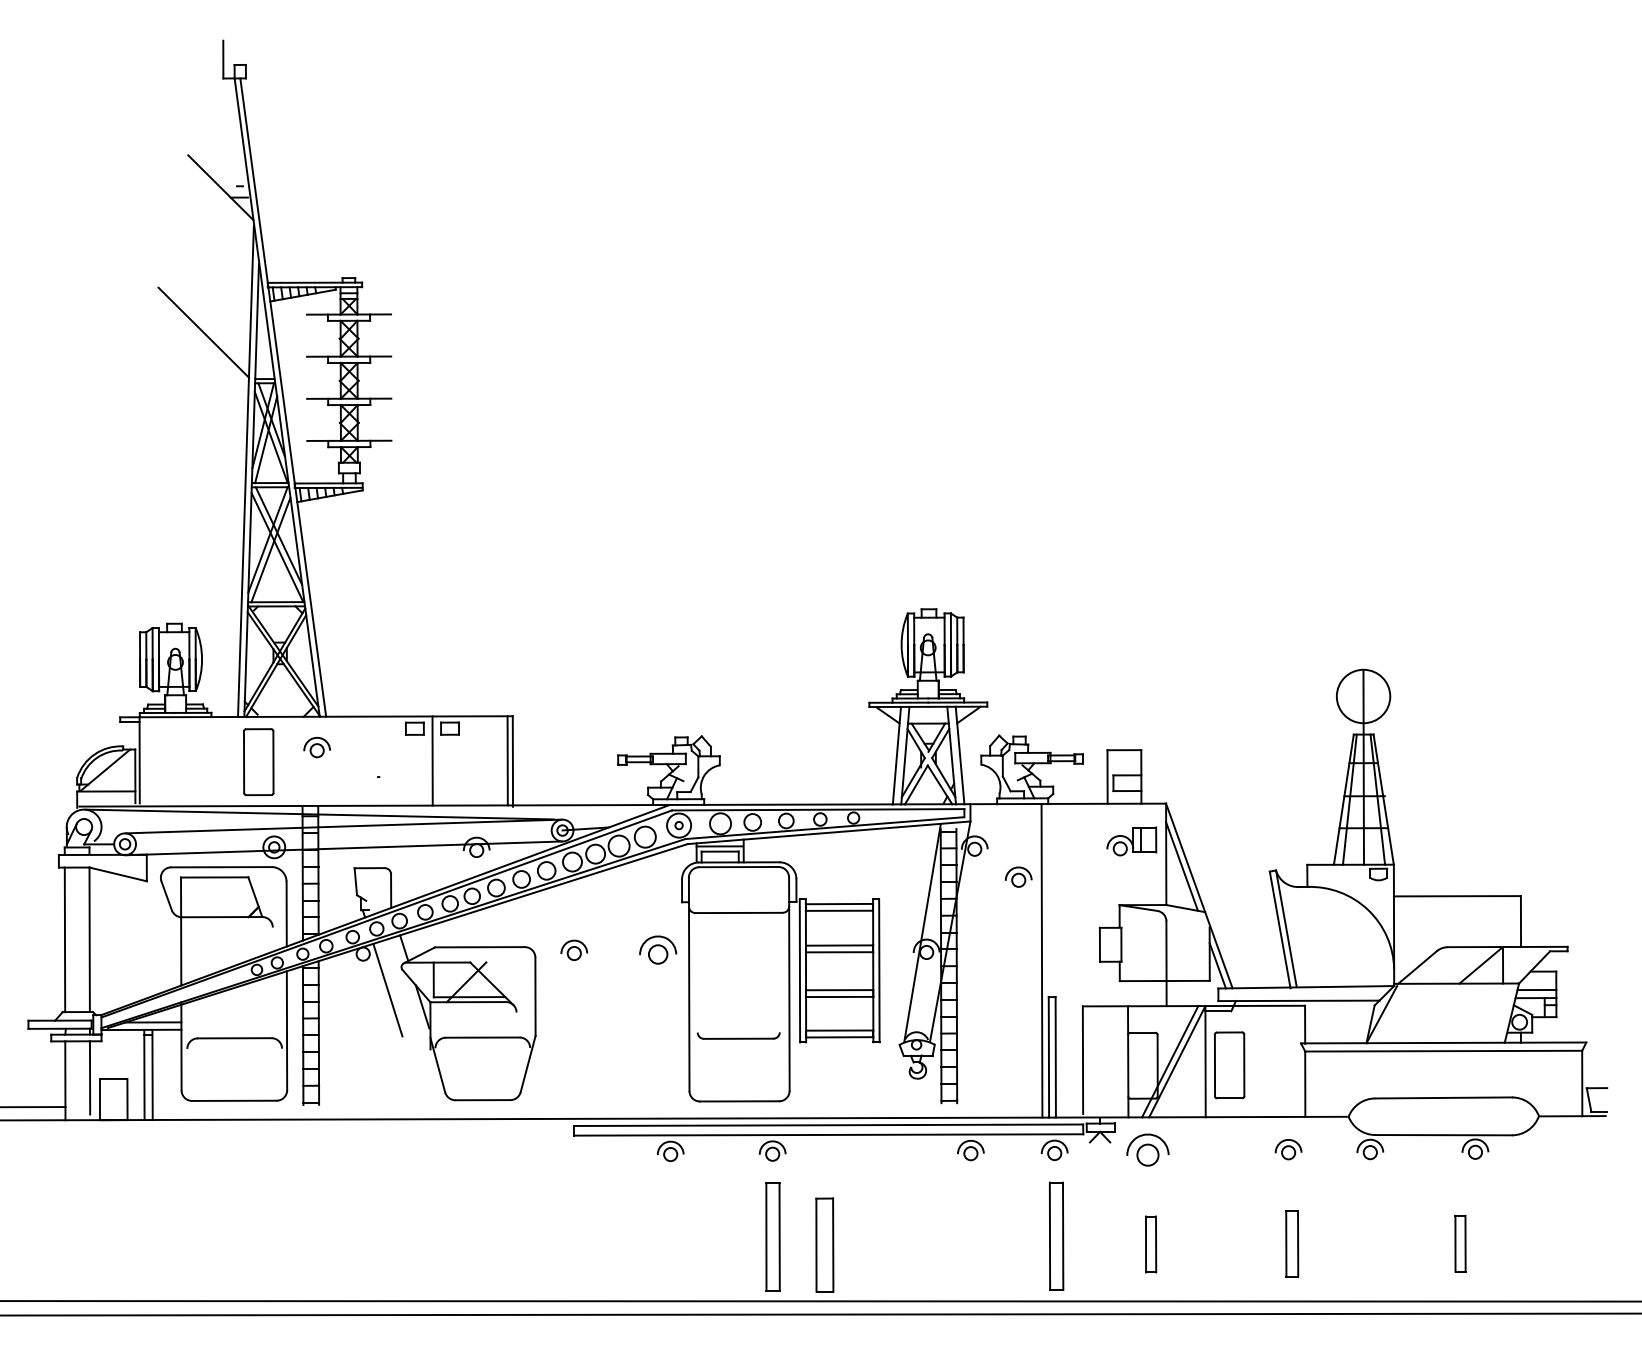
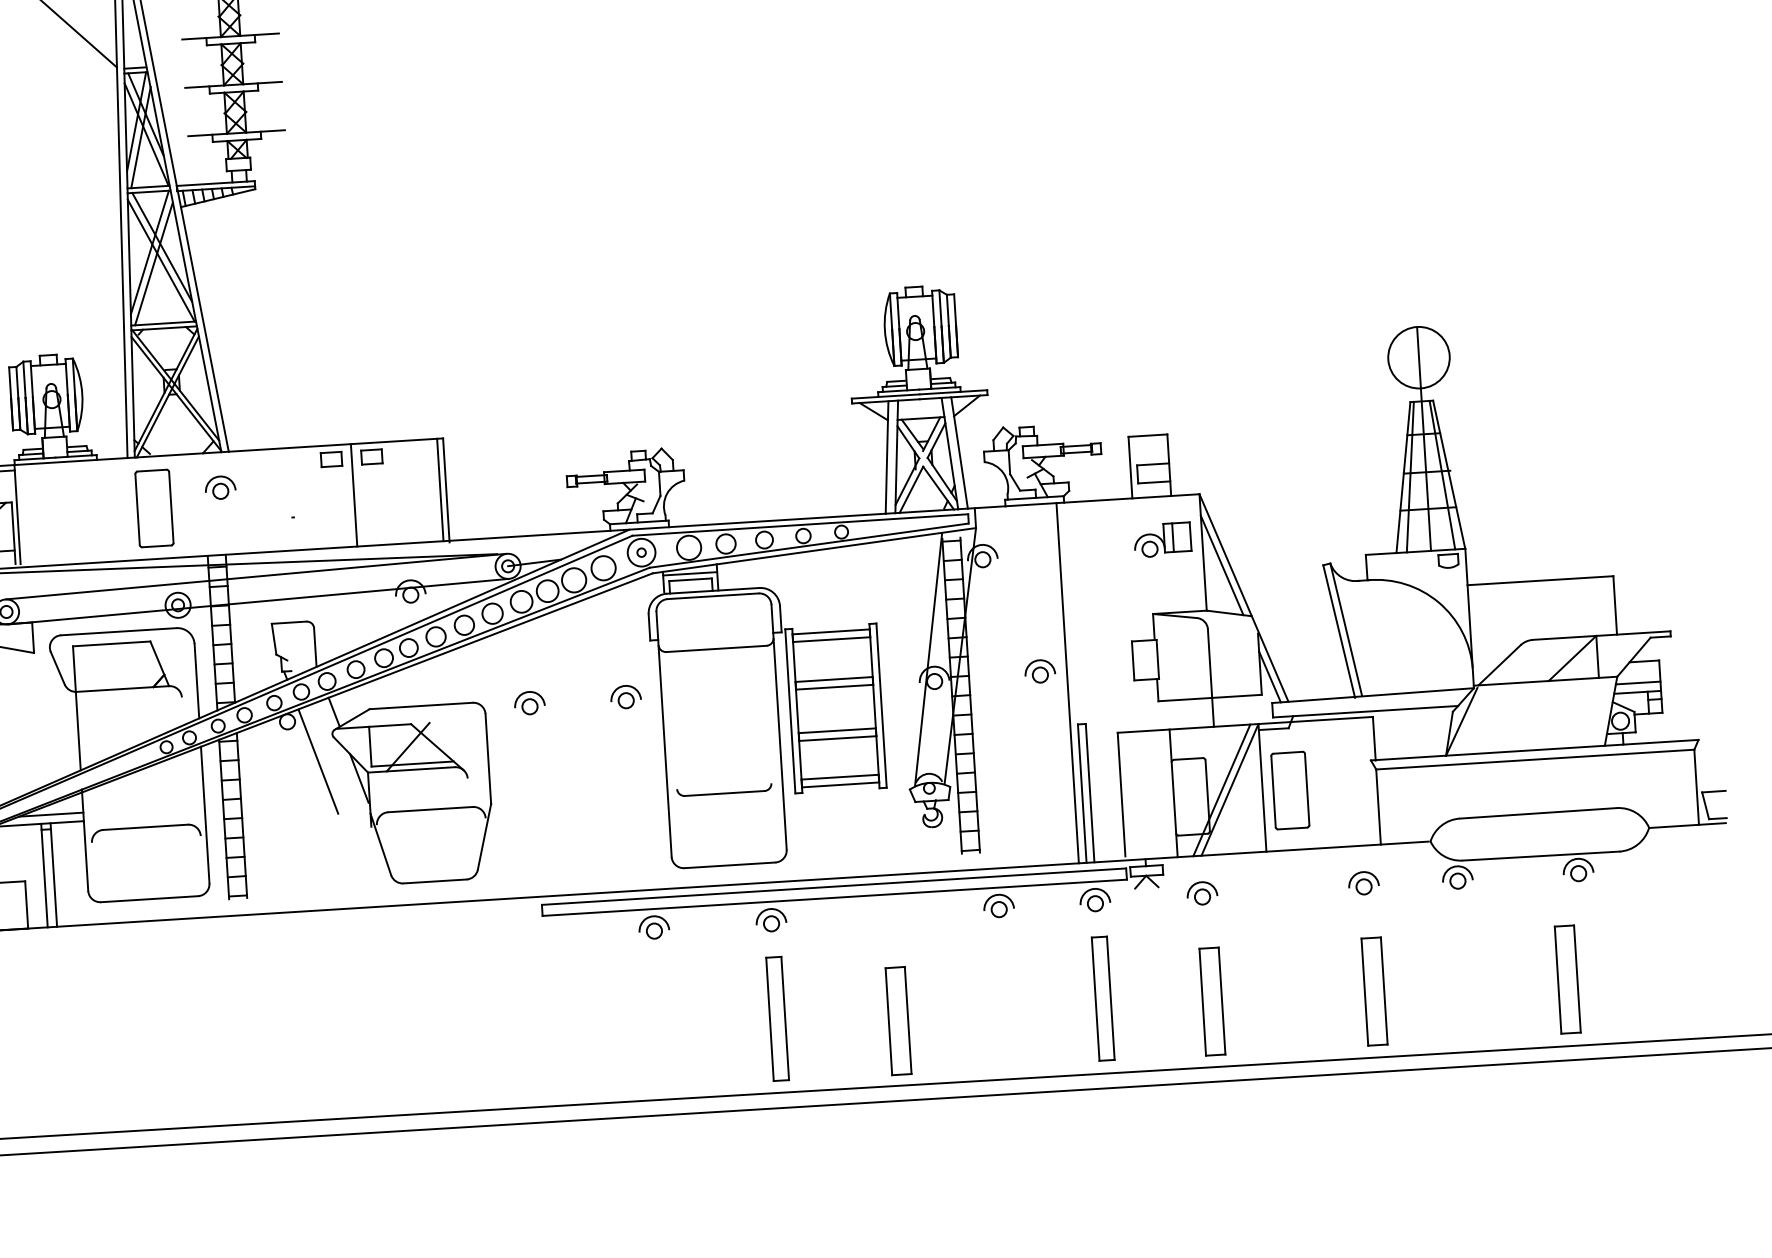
part: (1018, 876) -> (1039, 670), moved
part: (657, 949) -> (625, 696), size x0.71
part: (1147, 1149) -> (1201, 892), size x0.62
part: (1291, 1243) -> (1373, 990), size x1.43
part: (1460, 1243) -> (1567, 979), size x1.67
part: (824, 1244) -> (898, 1020), moved
part: (1150, 1244) -> (1211, 1001), size x1.67

